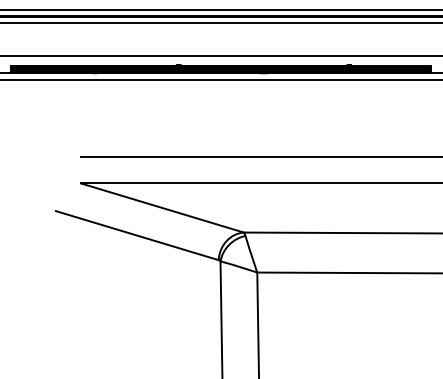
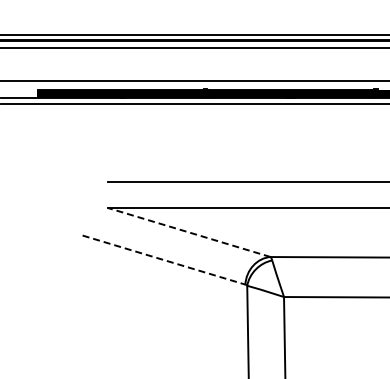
line: (162, 208) -> (189, 232), solid -> dashed
line: (137, 235) -> (164, 259), solid -> dashed

